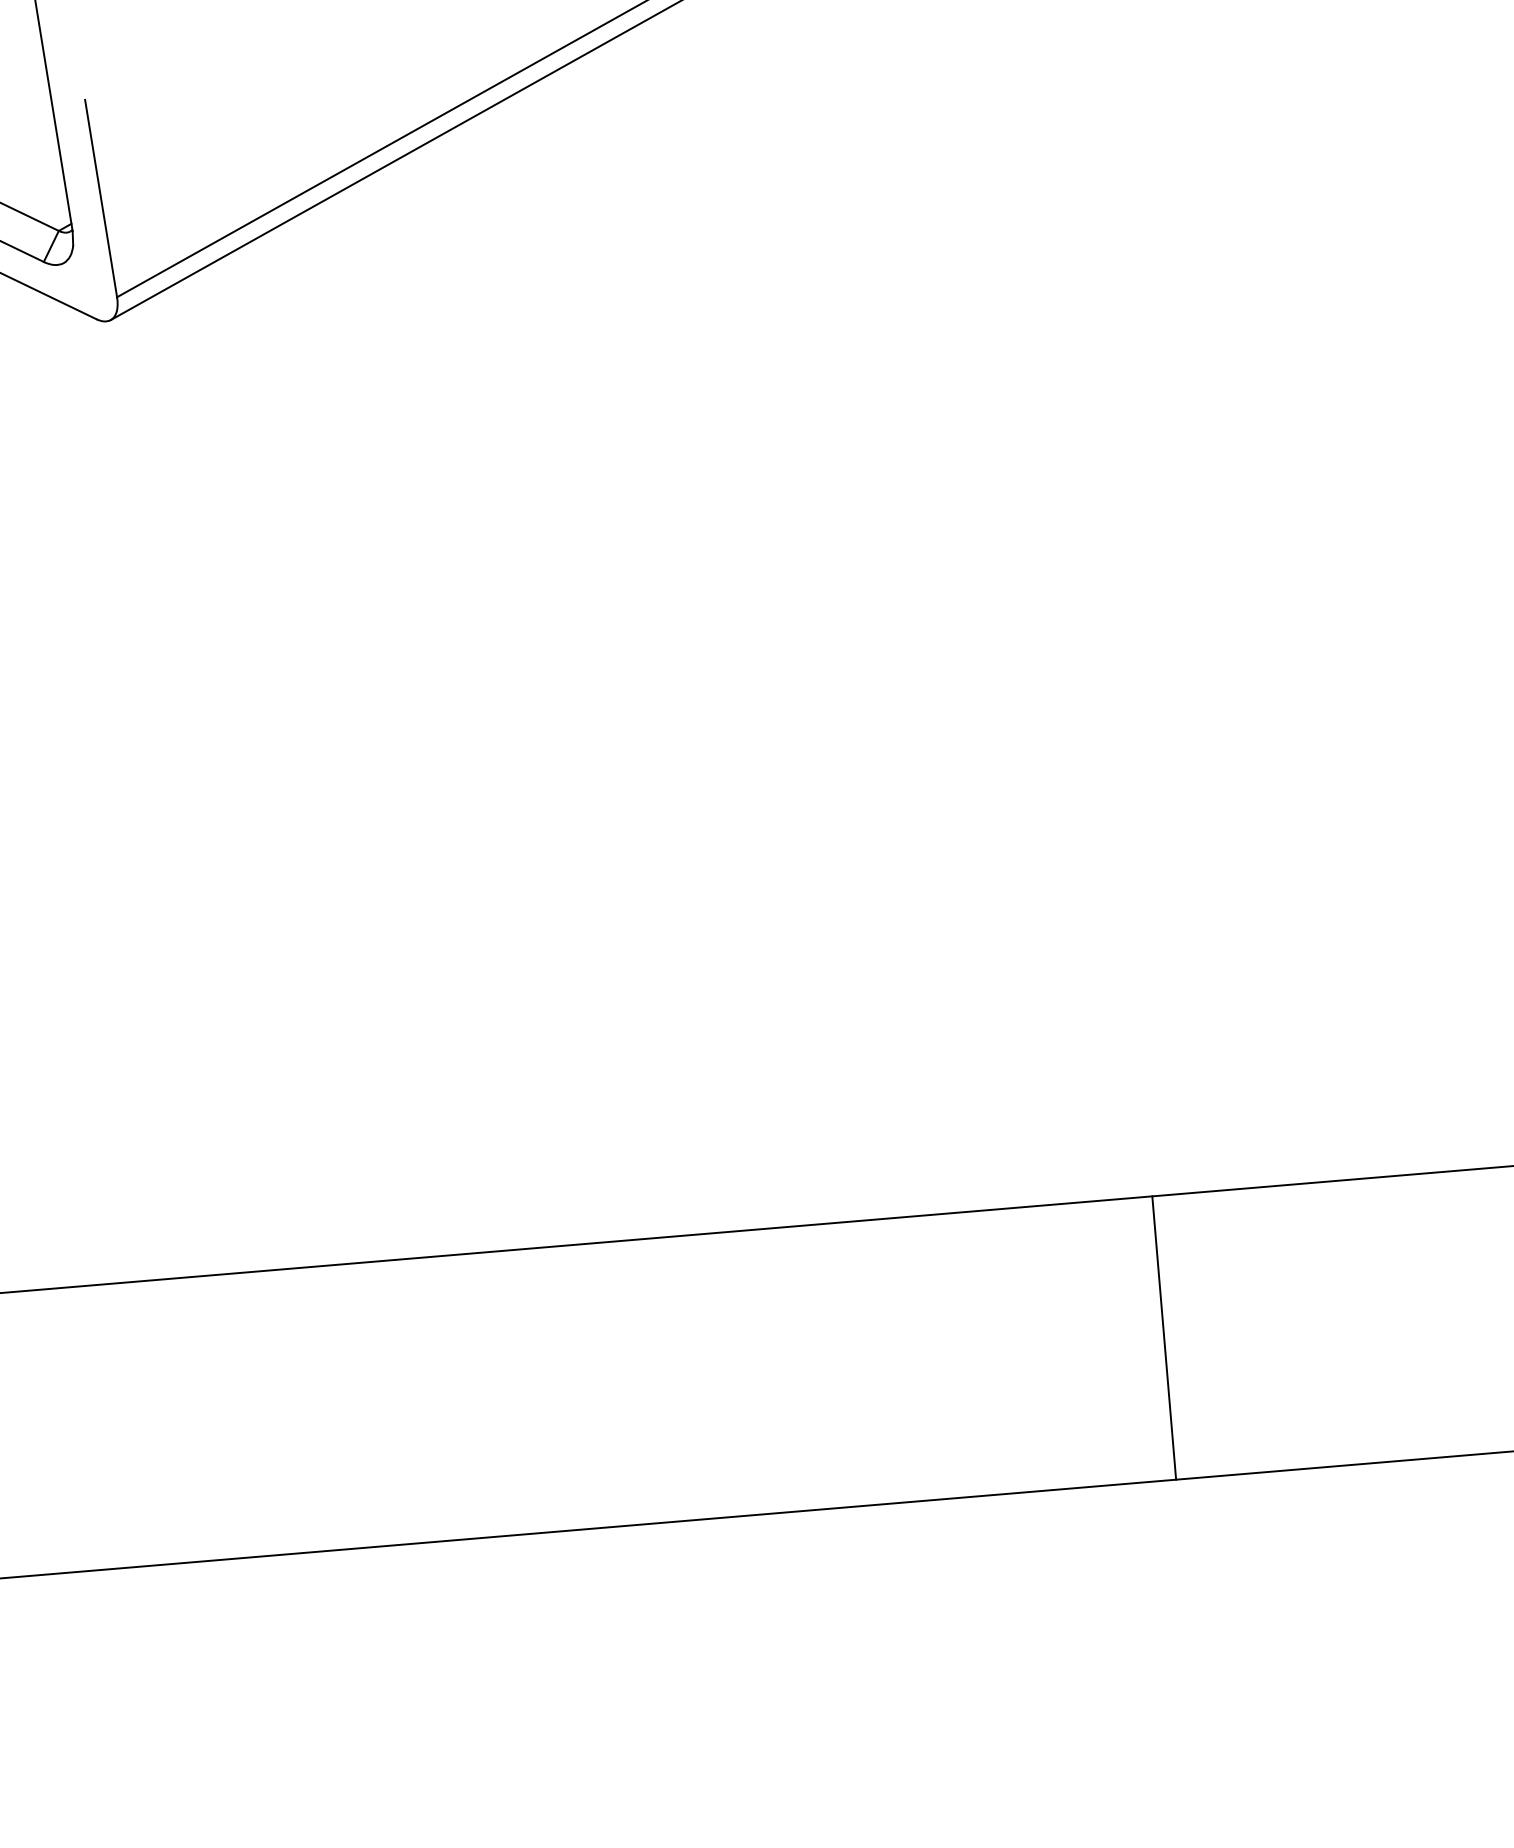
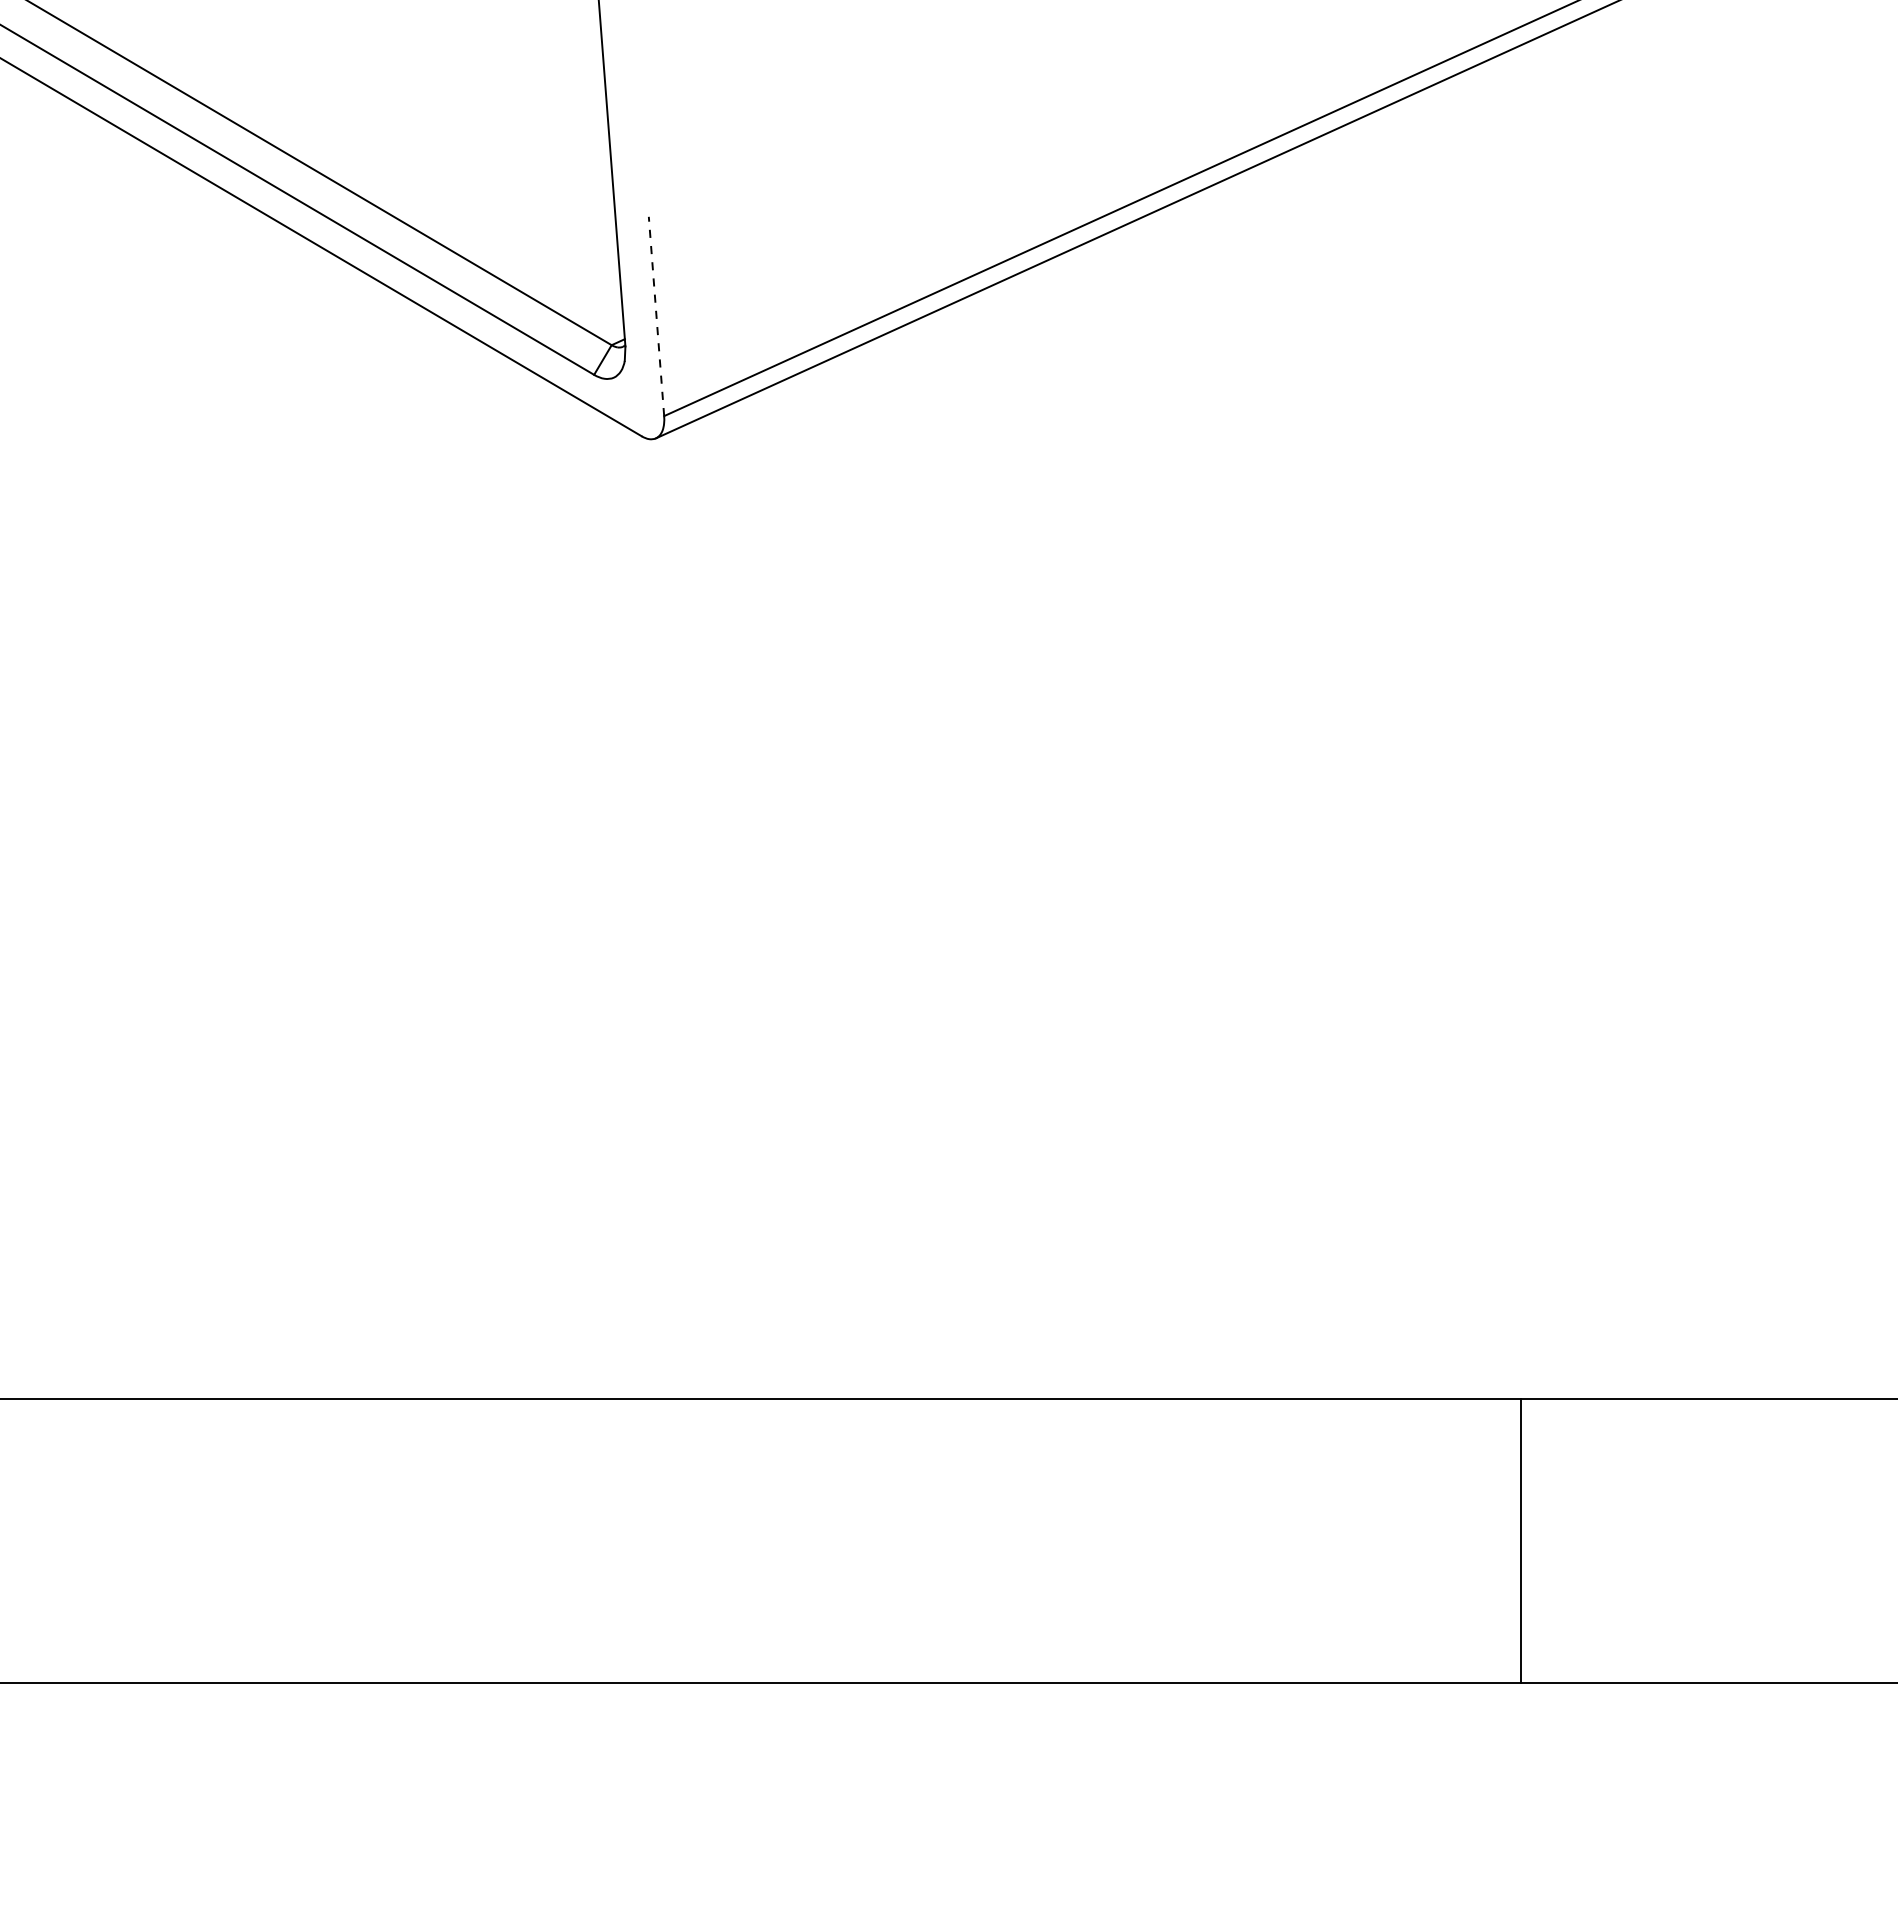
line: (101, 198) -> (656, 316), solid -> dashed
line: (1164, 1337) -> (1520, 1540), moved

